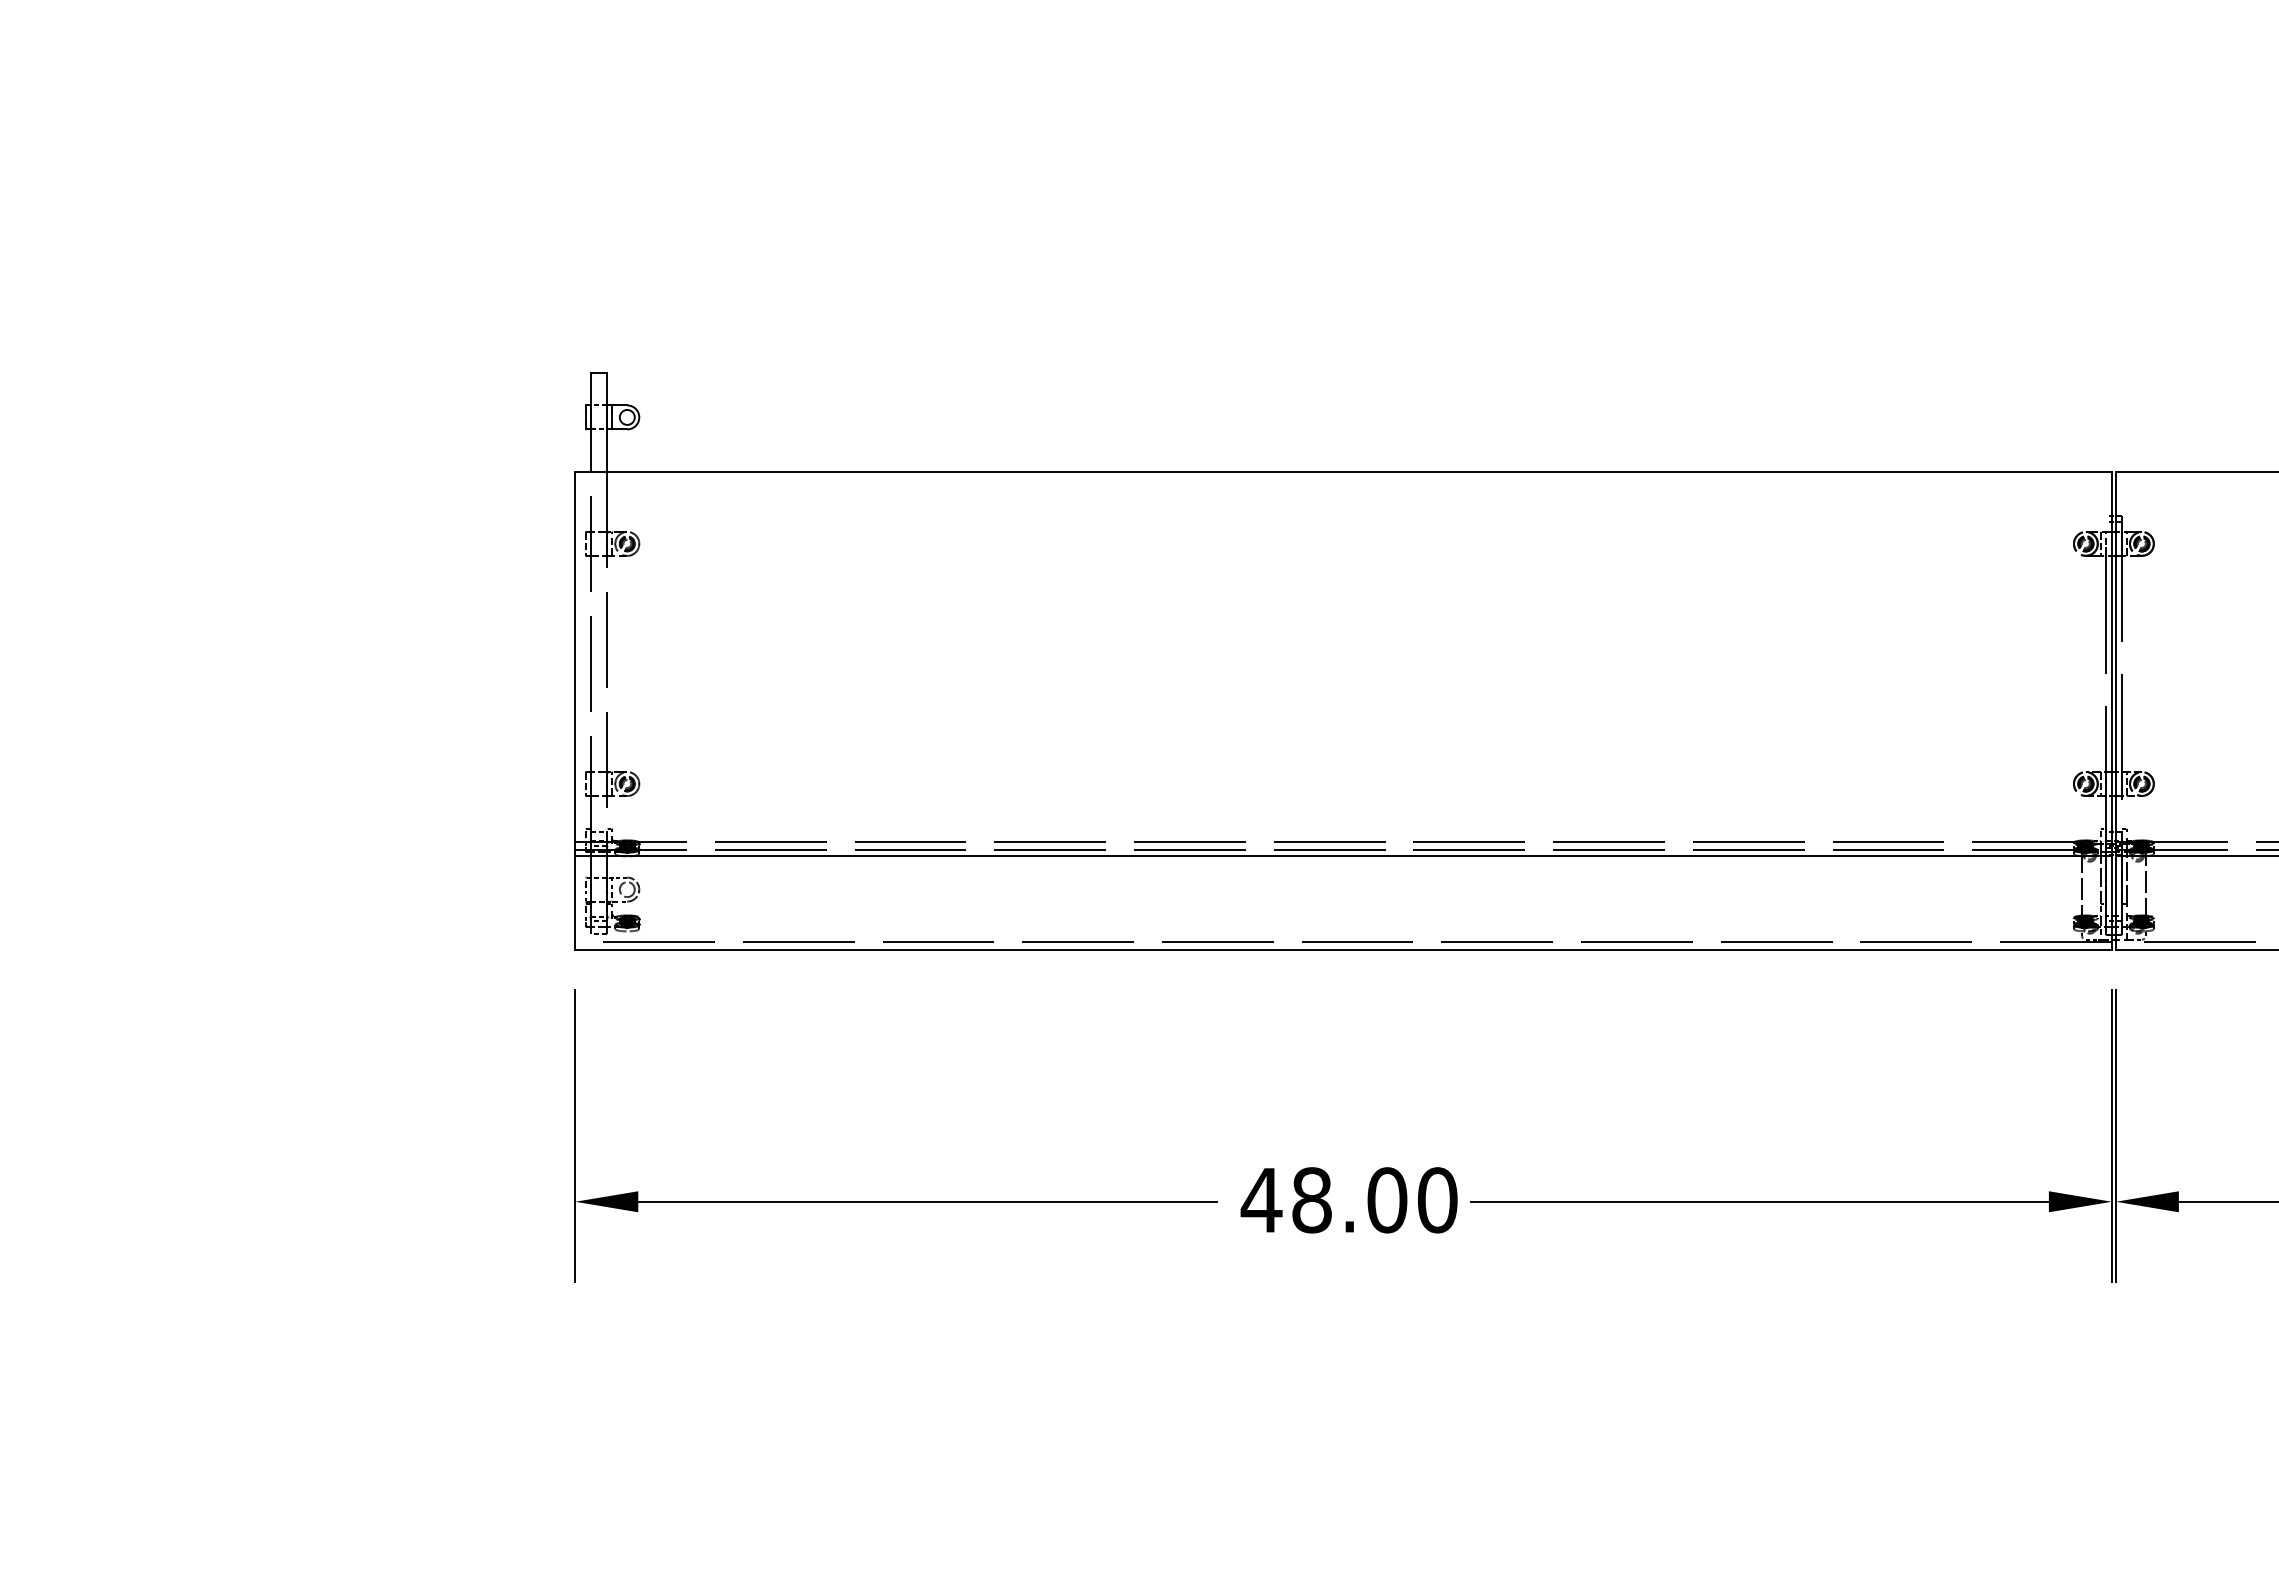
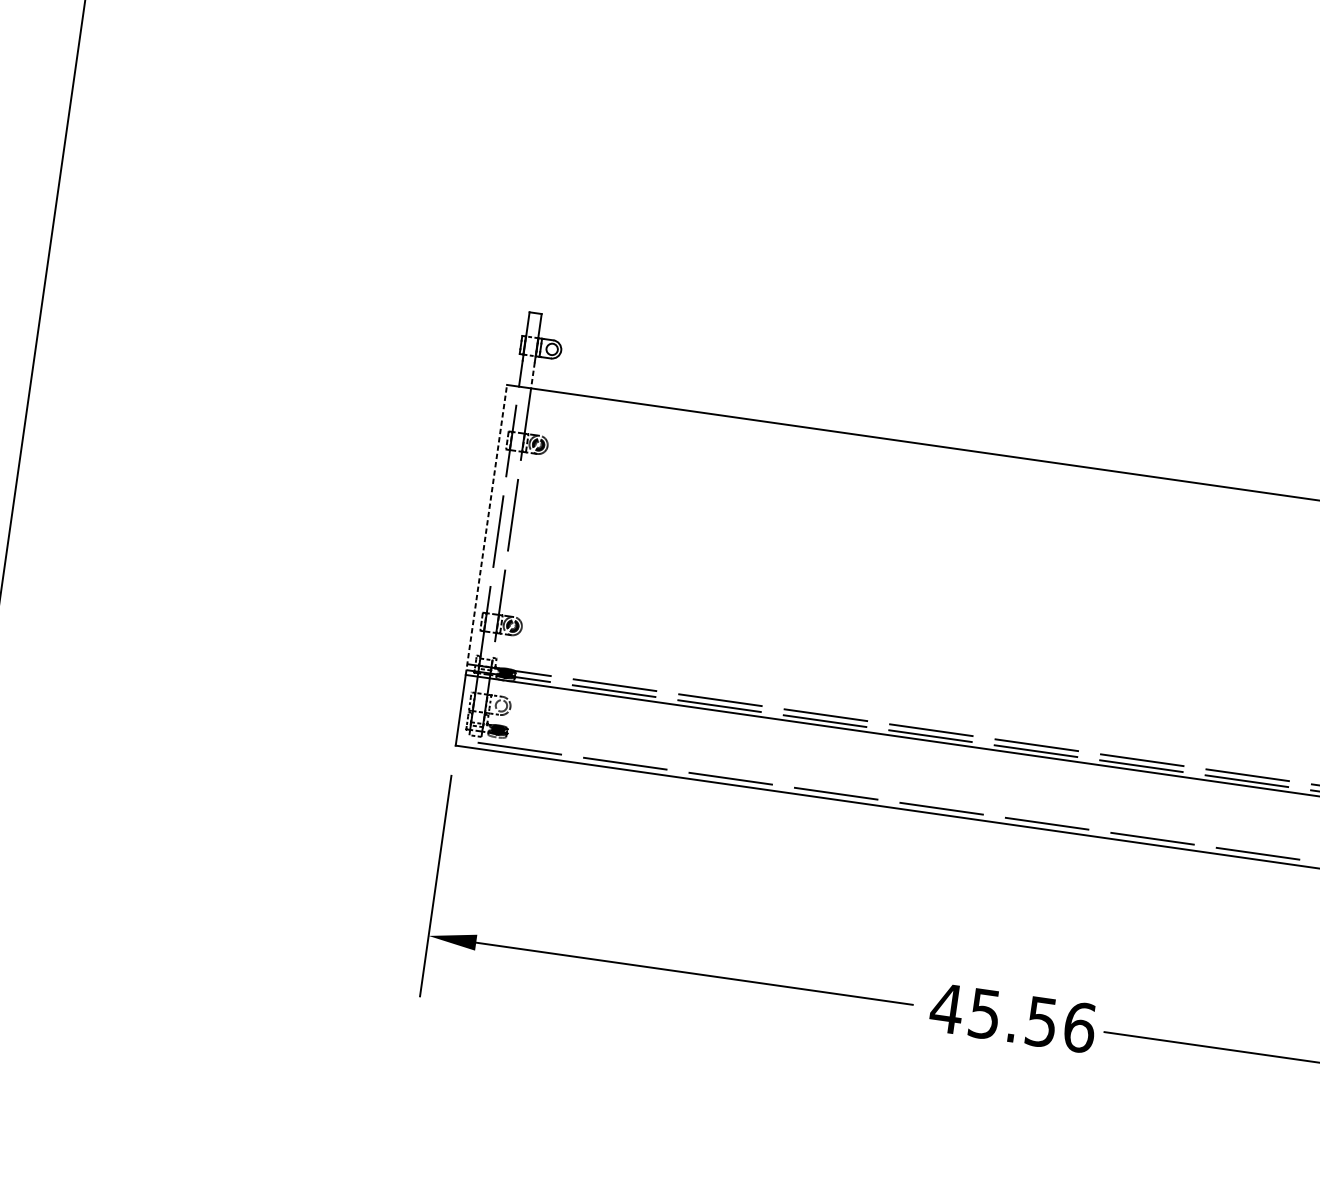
line: (607, 455) -> (533, 376), solid -> dashed
line: (575, 663) -> (486, 529), solid -> dashed
text: (1374, 1200) -> (1032, 1020), 48.00 -> 45.56

